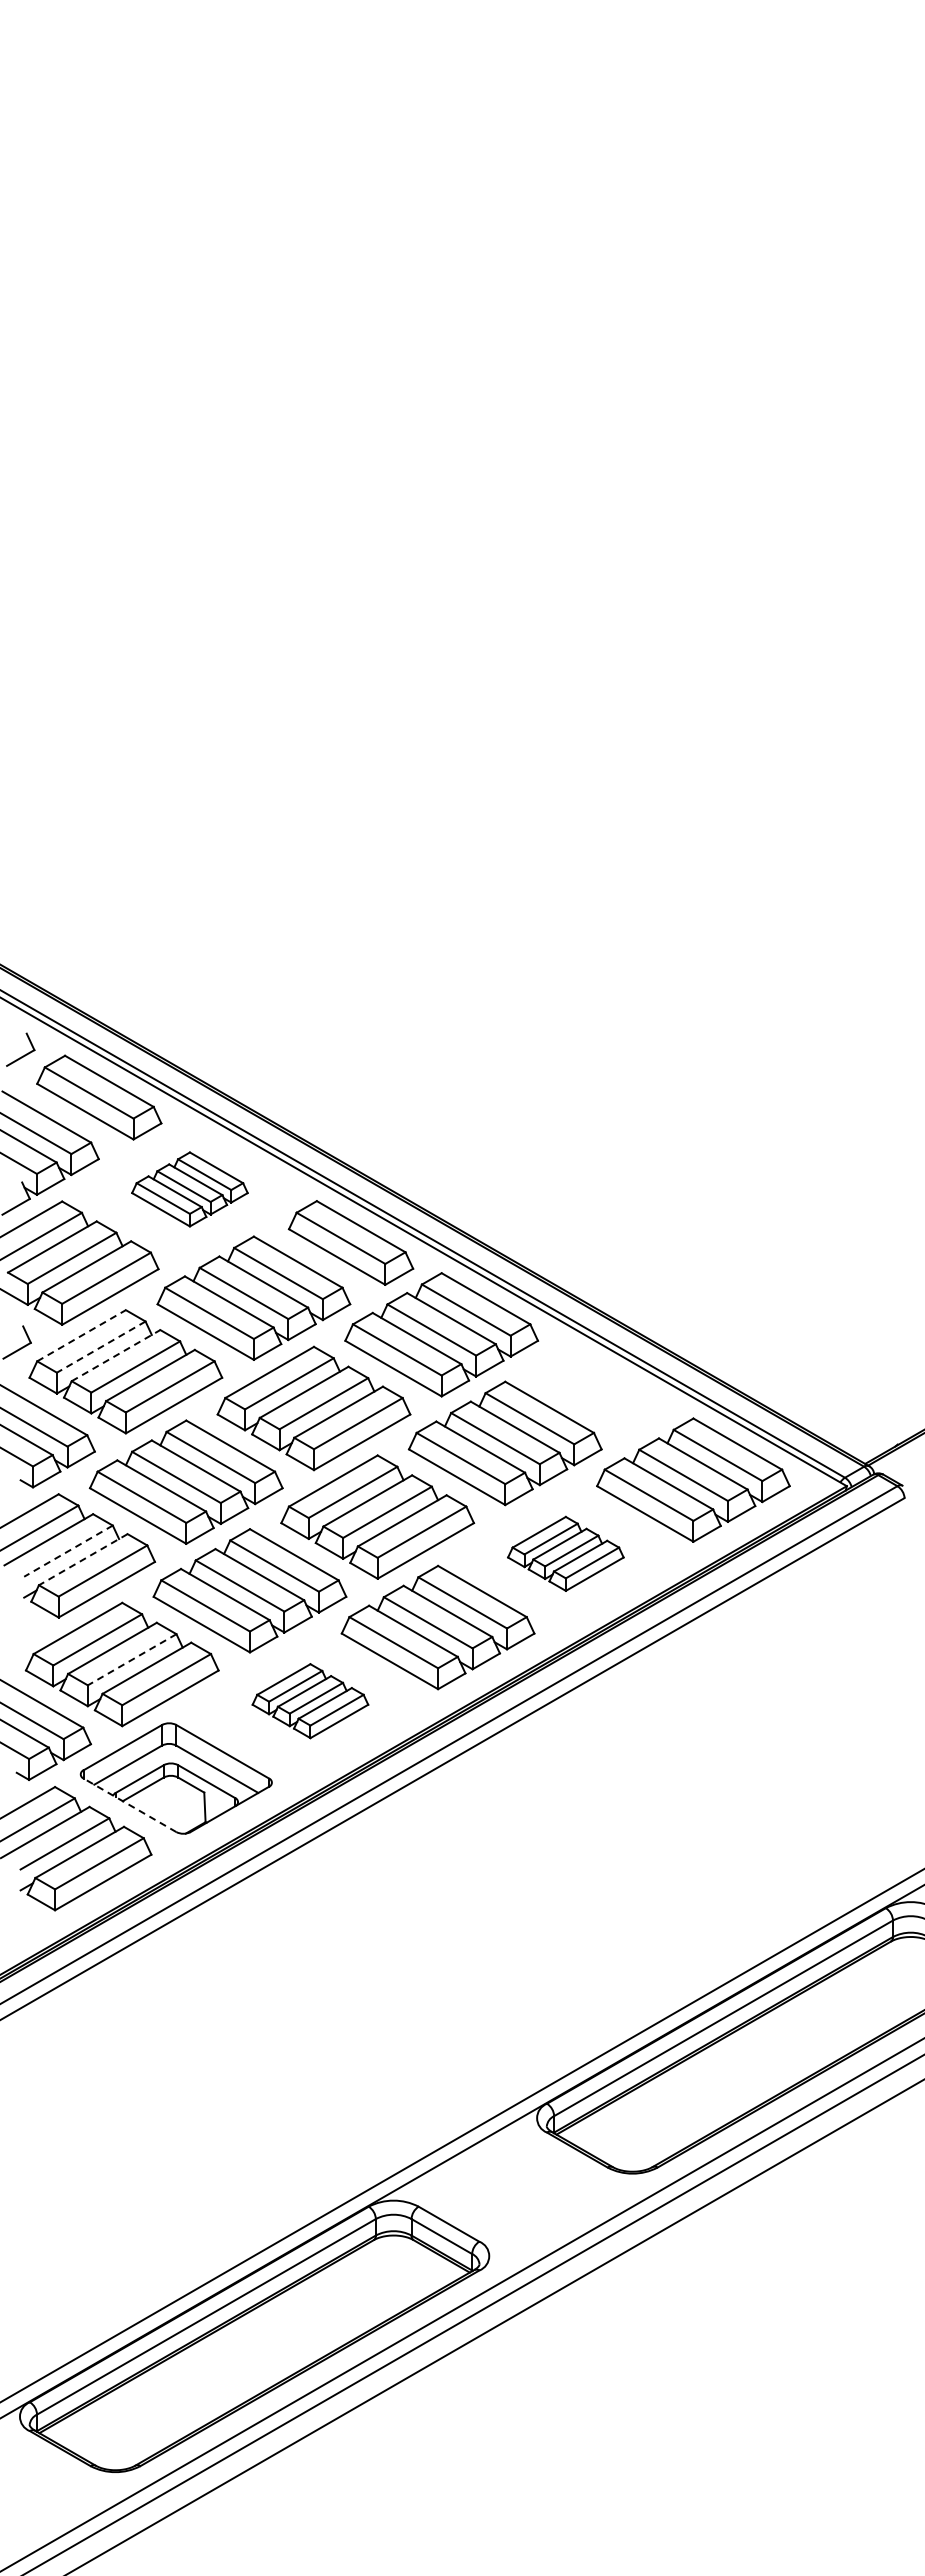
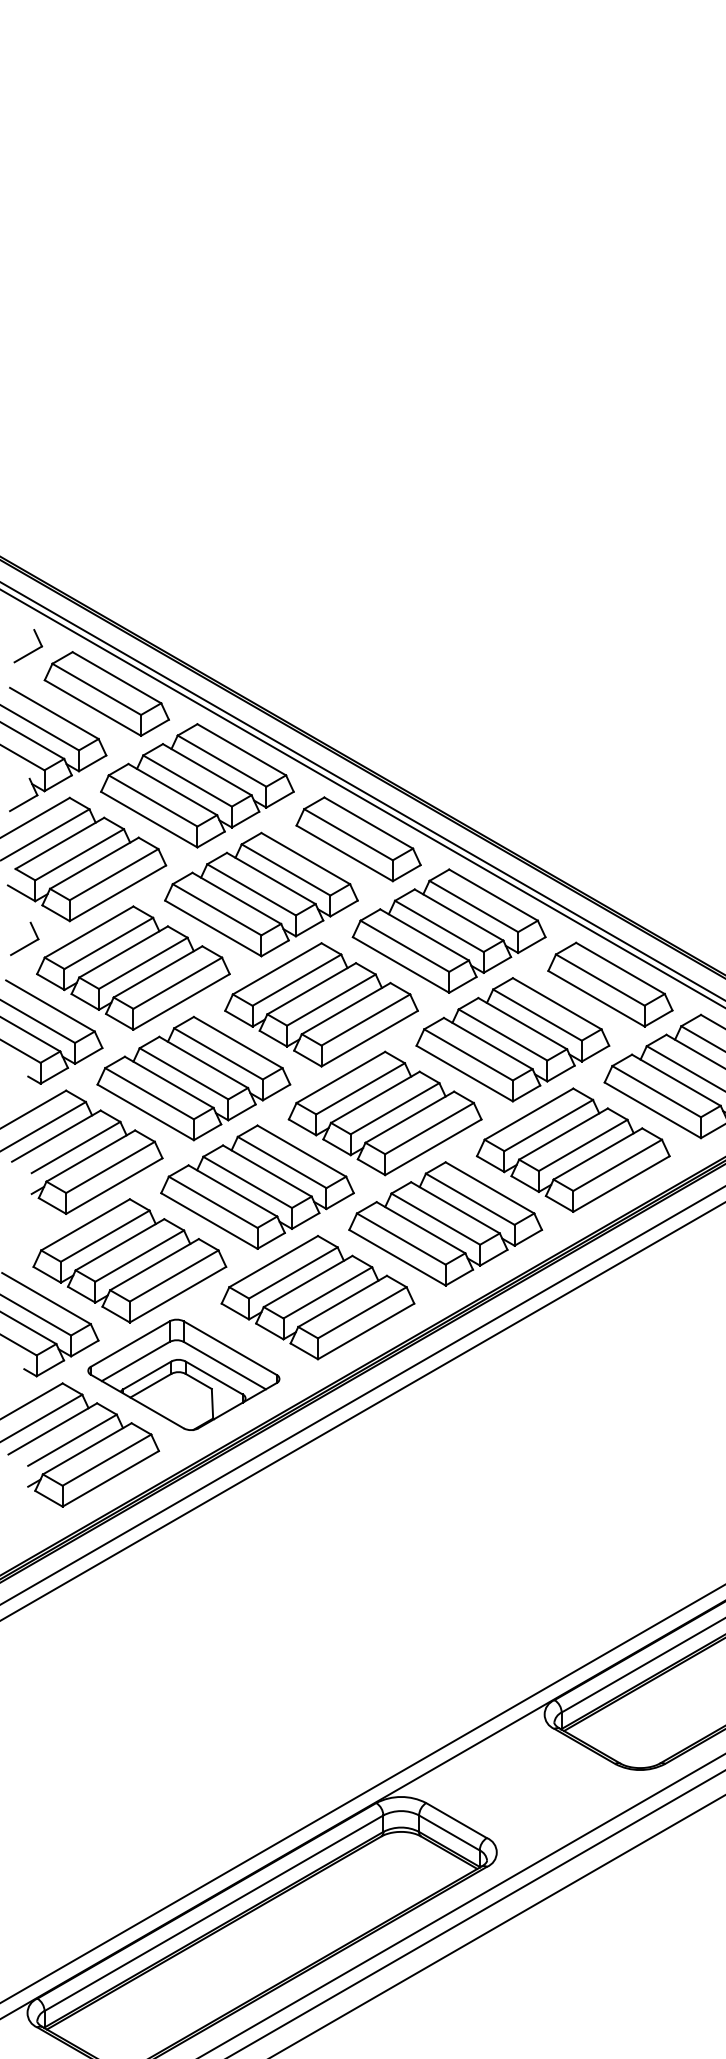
part: (189, 1189) -> (197, 785), size x1.67
line: (81, 1335) -> (89, 931), dashed -> solid
line: (100, 1347) -> (108, 943), dashed -> solid
line: (116, 1355) -> (124, 951), dashed -> solid
part: (602, 1388) -> (610, 984), added
line: (68, 1551) -> (76, 1147), dashed -> solid
part: (565, 1553) -> (573, 1149), size x1.67
line: (82, 1559) -> (90, 1155), dashed -> solid
line: (131, 1660) -> (139, 1256), dashed -> solid
part: (310, 1700) -> (318, 1296), size x1.67
line: (129, 1805) -> (137, 1401), dashed -> solid

